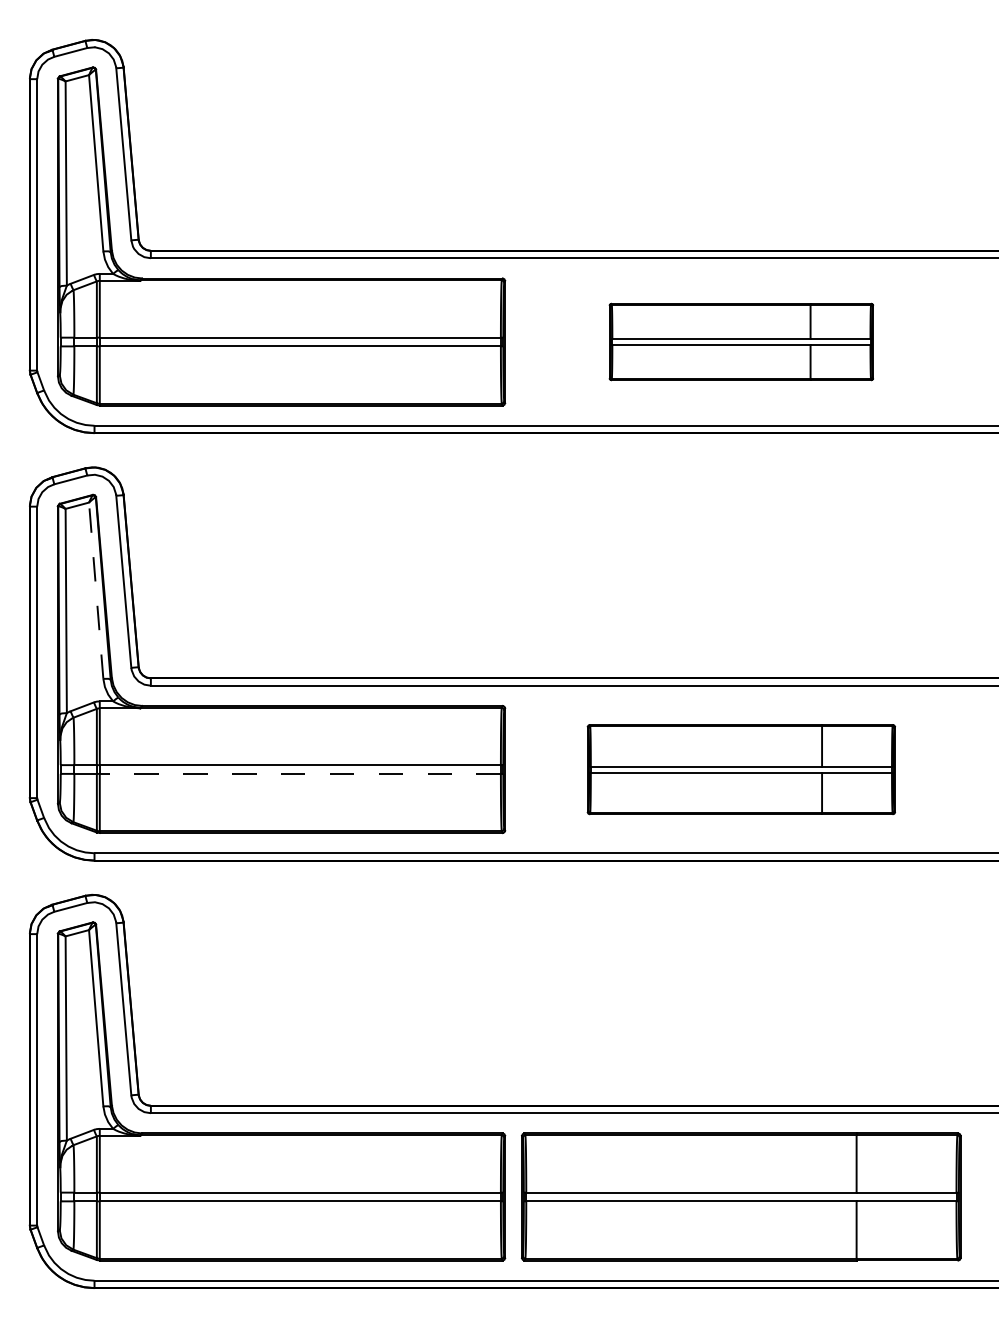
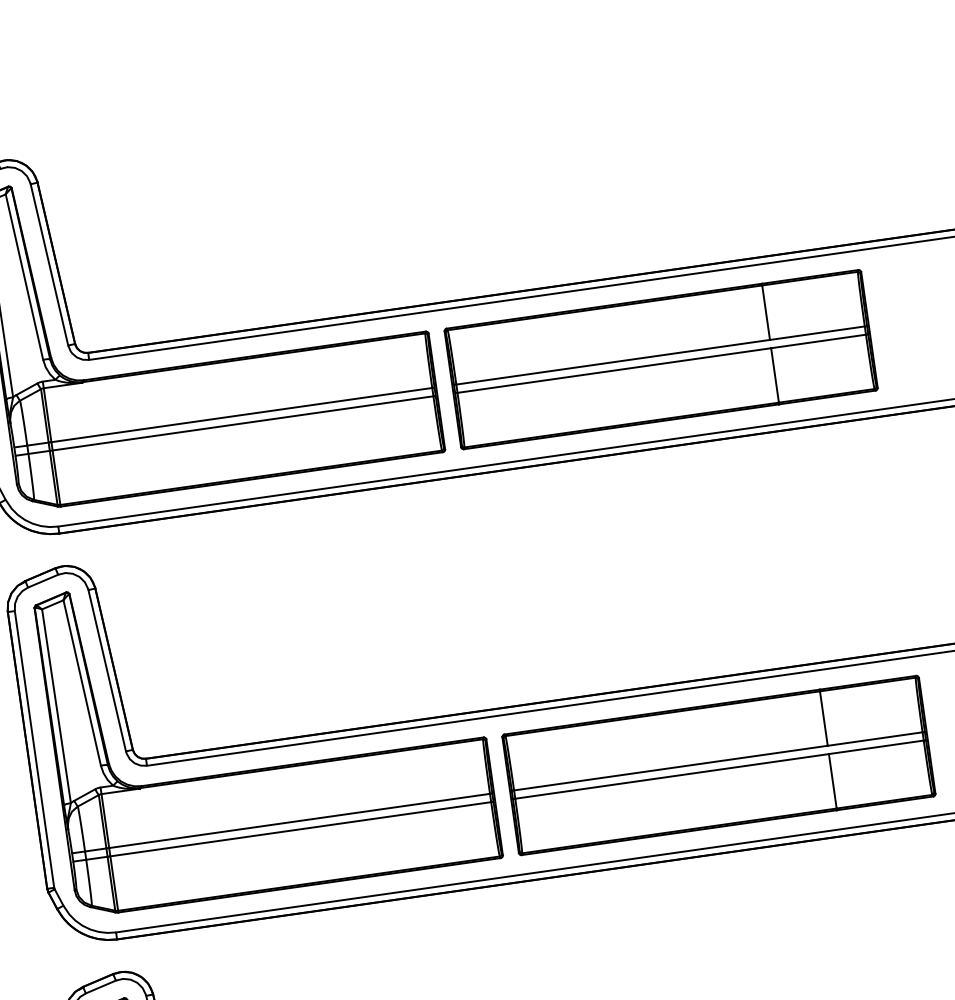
part: (741, 341) -> (661, 359), size x1.67
line: (96, 590) -> (82, 682), dashed -> solid
part: (741, 769) -> (719, 765), size x1.43
line: (300, 773) -> (300, 828), dashed -> solid

